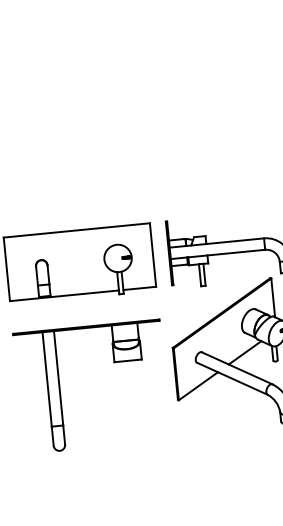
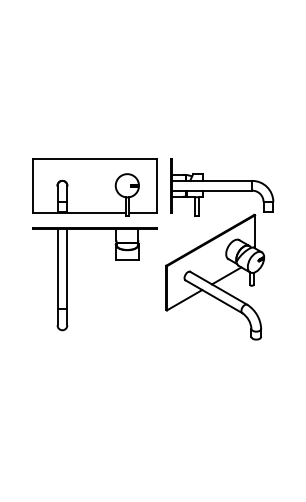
part: (60, 390) -> (67, 279), moved

